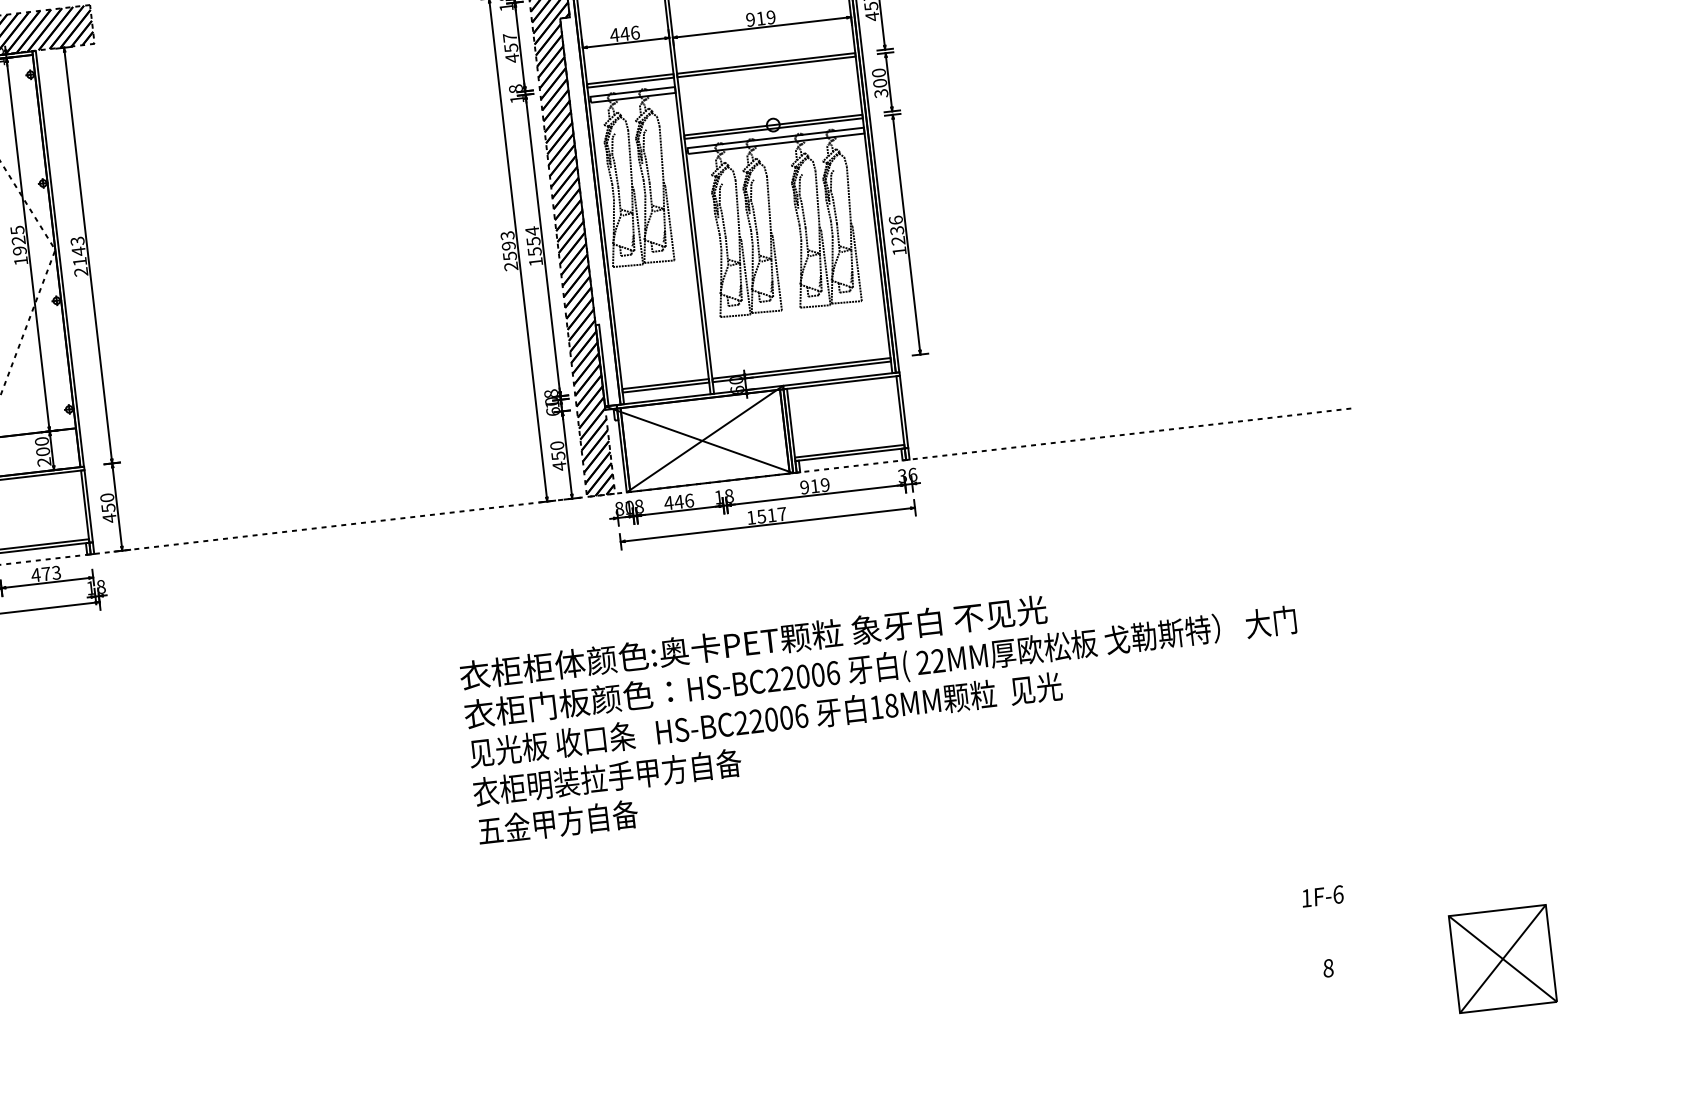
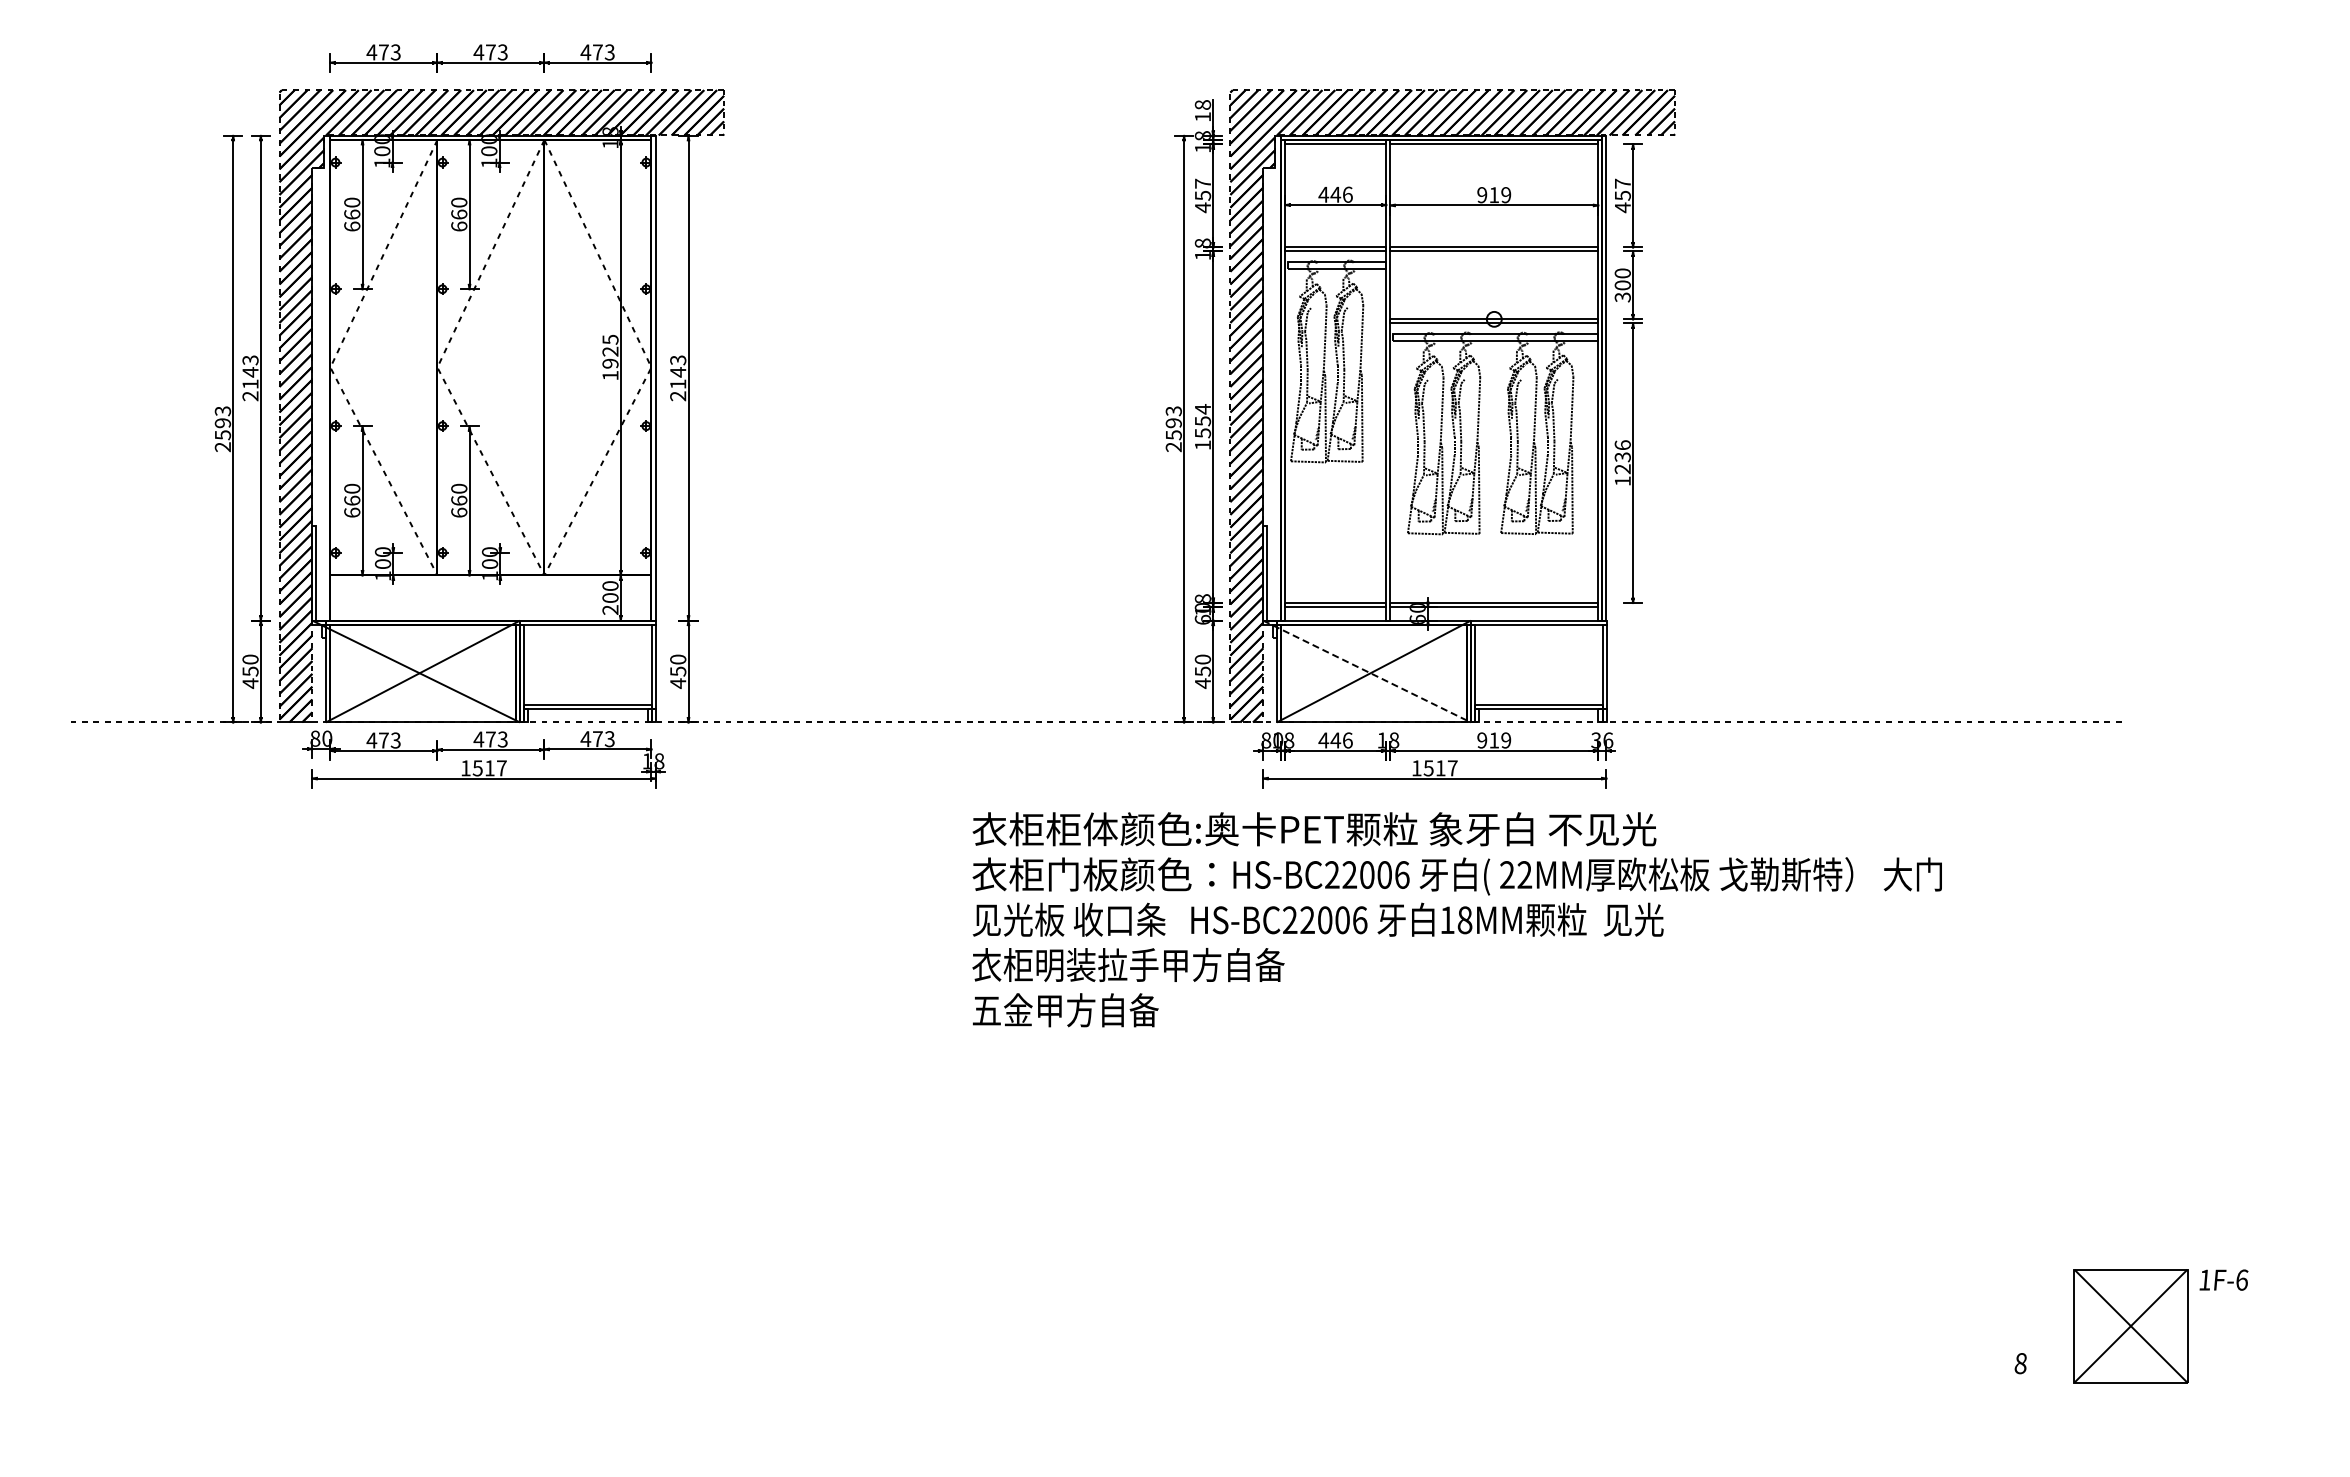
line: (699, 439) -> (1367, 671), solid -> dashed
text: (884, 705) -> (1456, 919), moved
text: (1322, 895) -> (2223, 1279), moved
part: (1502, 959) -> (2130, 1326), moved

